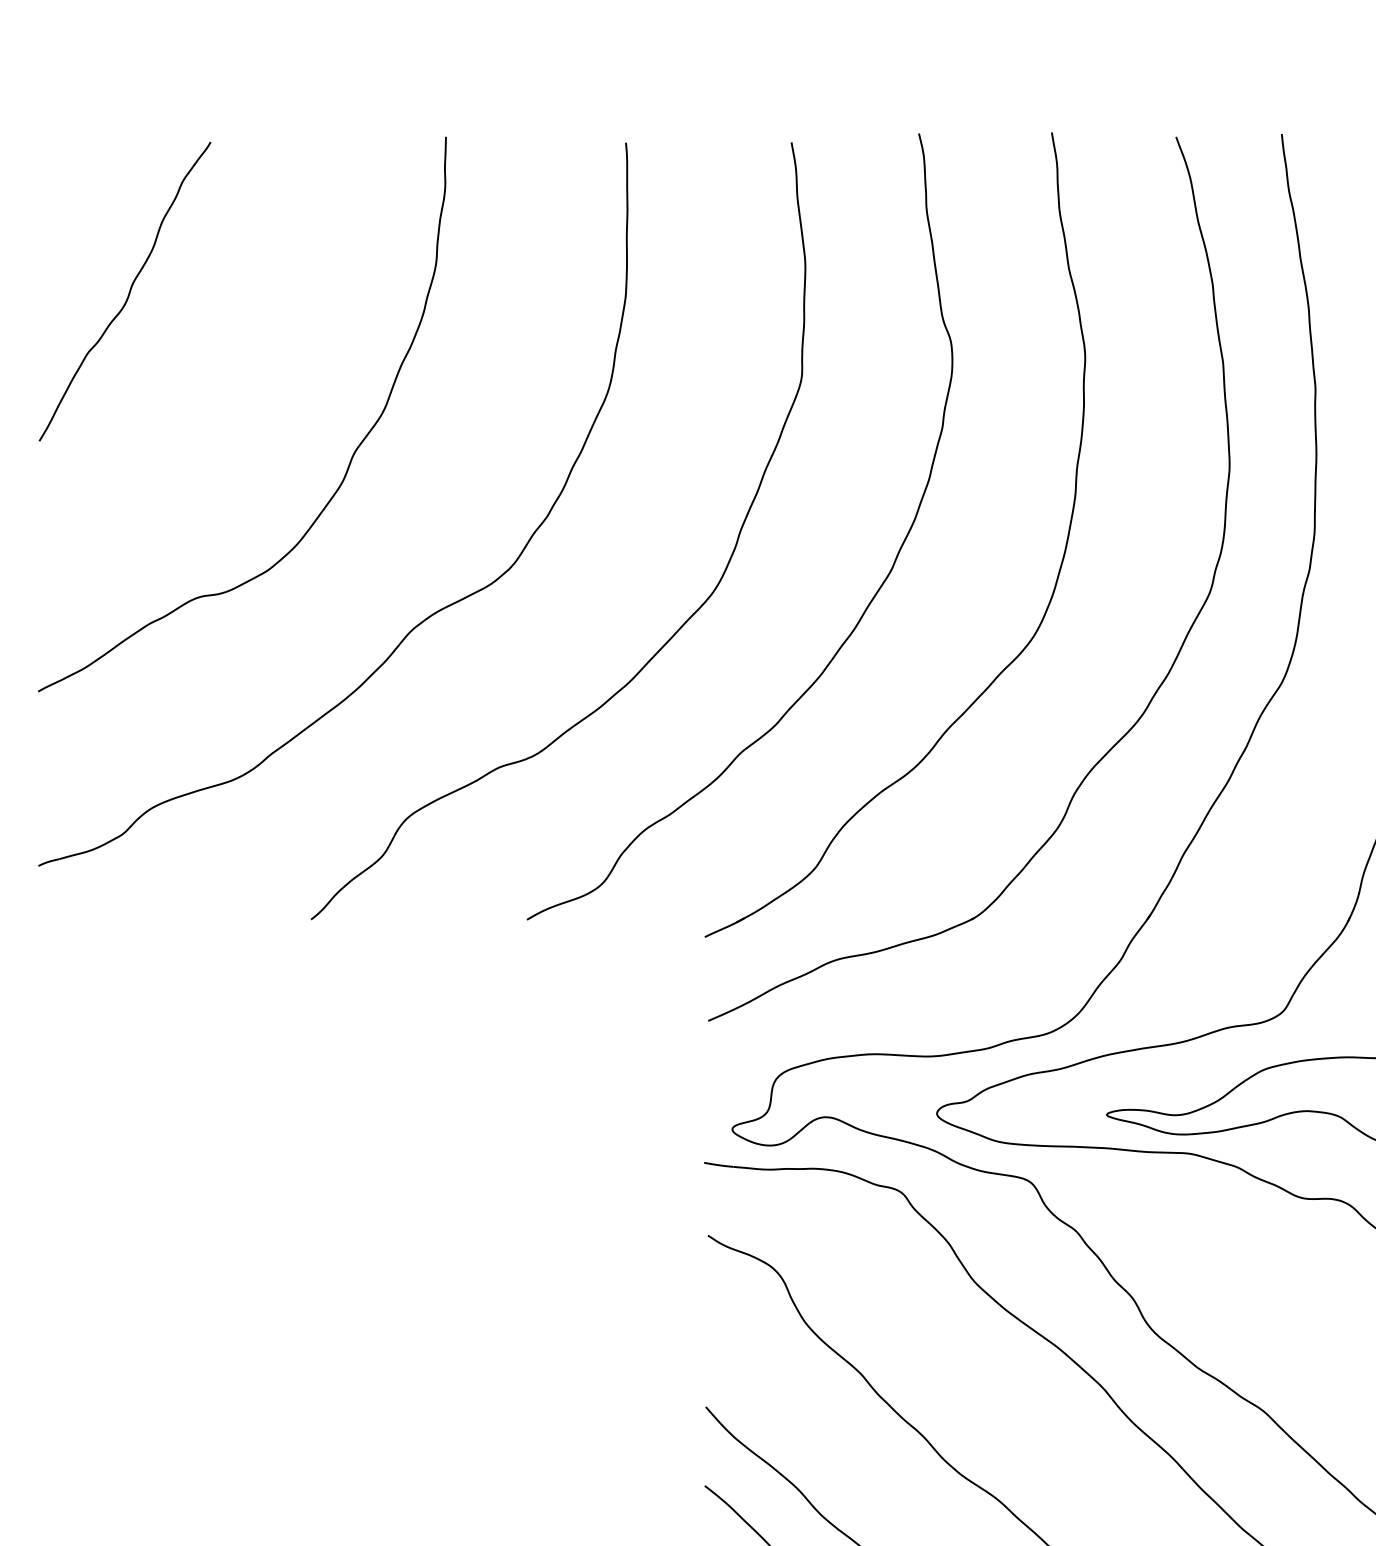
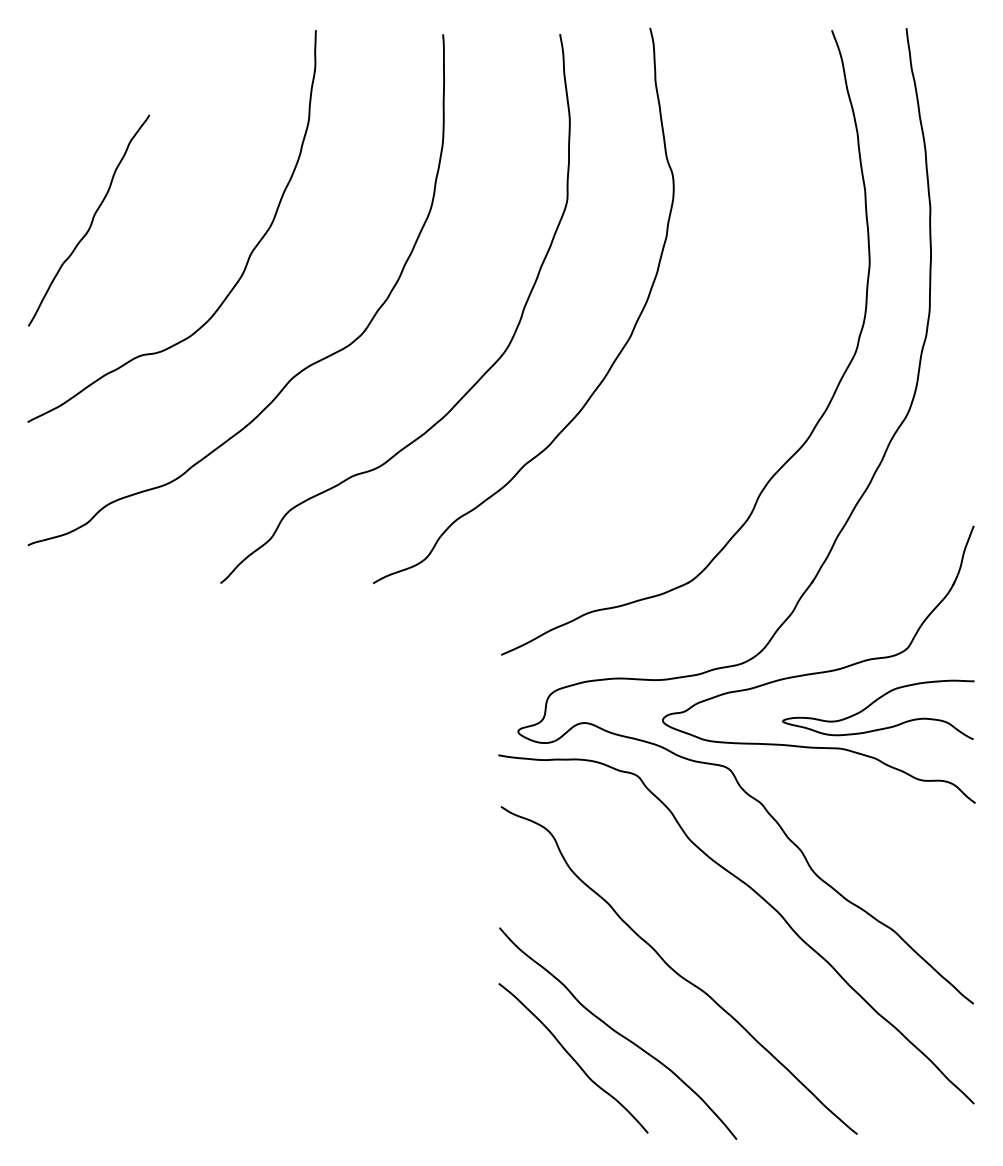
curve: (128, 291) -> (91, 220), moved
part: (1055, 580) -> (746, 343), removed

